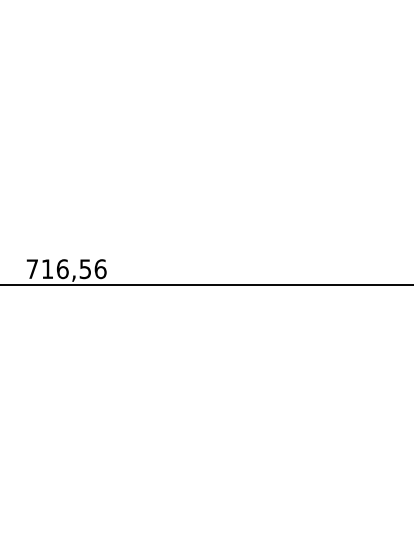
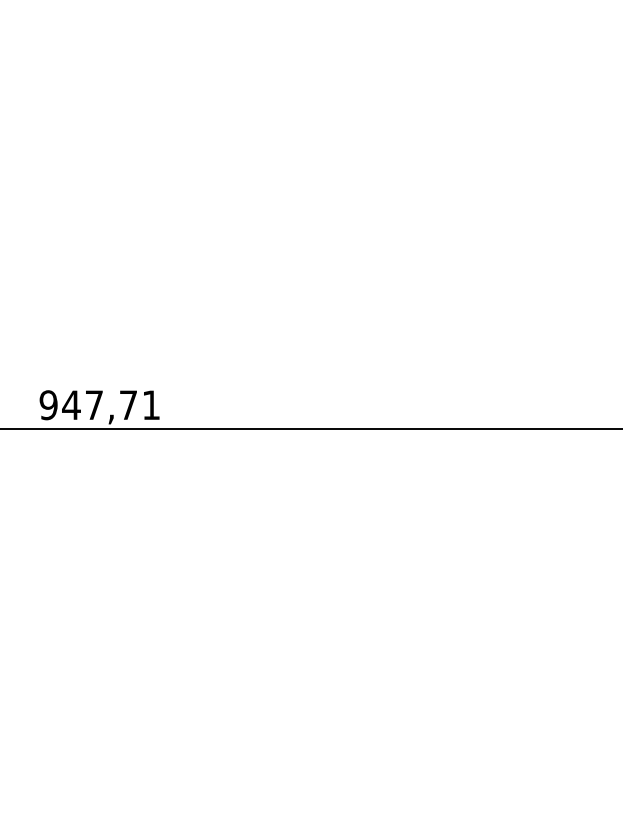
text: (66, 269) -> (100, 405), 716,56 -> 947,71

